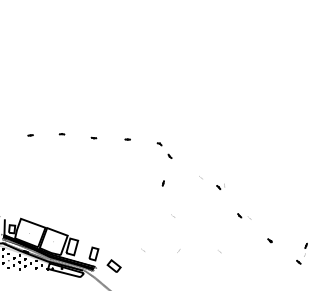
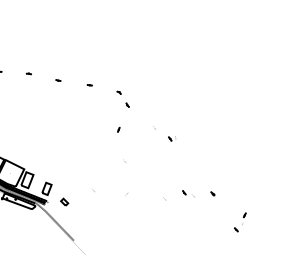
part: (244, 216) -> (188, 193), moved
part: (301, 253) -> (239, 221), moved
part: (113, 265) -> (64, 201), size x0.6

